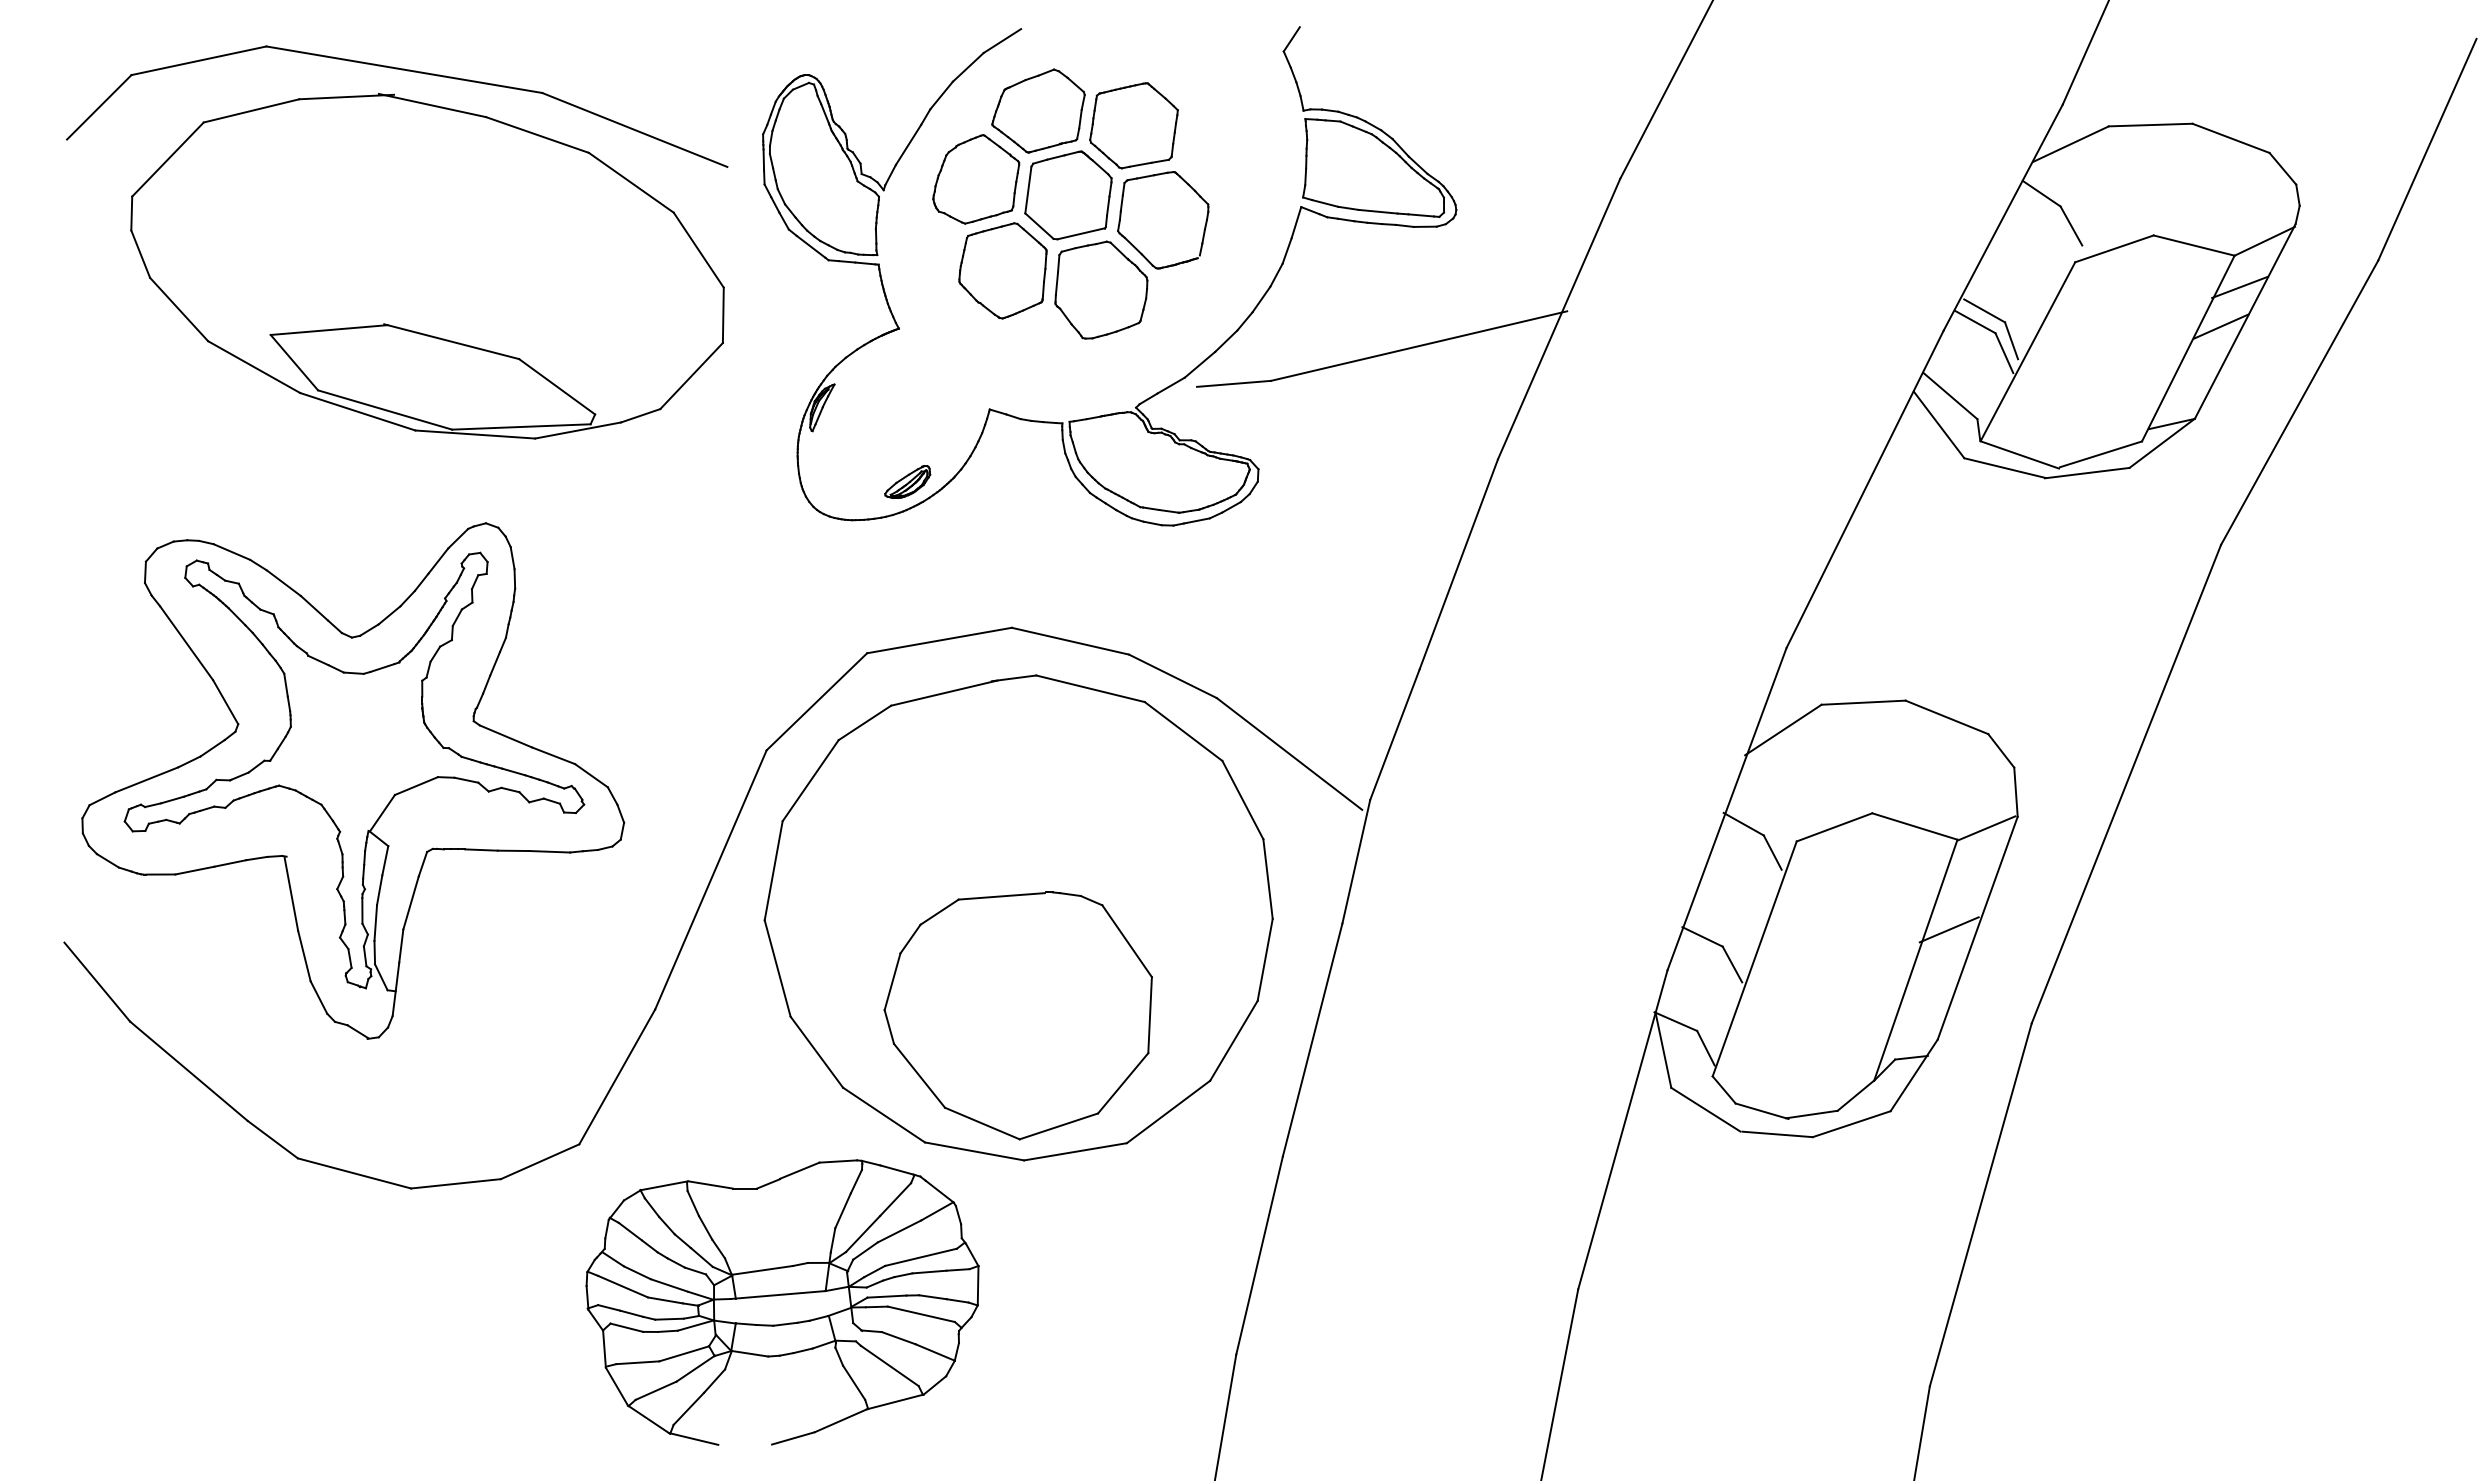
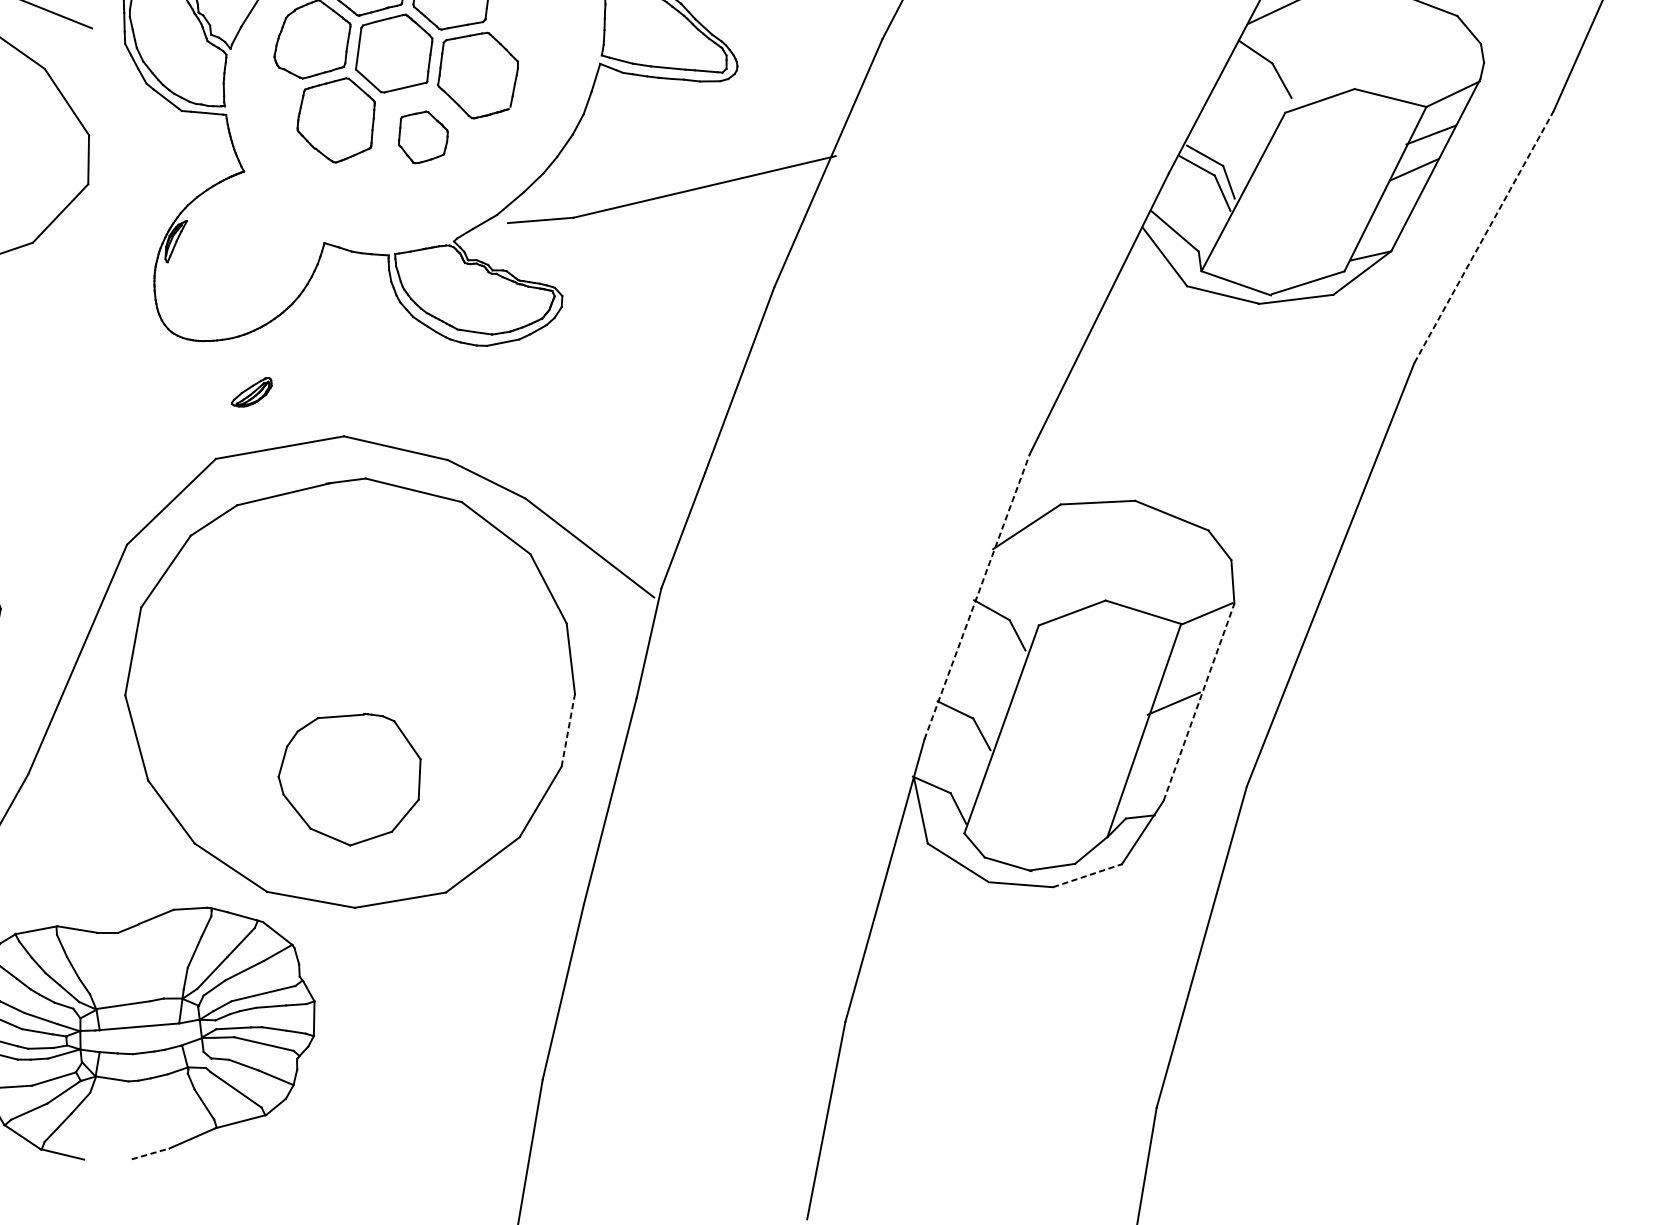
part: (1101, 289) -> (423, 136), size x0.6
line: (2299, 402) -> (1483, 236), solid -> dashed
part: (907, 481) -> (251, 391), moved
line: (1727, 809) -> (977, 597), solid -> dashed
line: (1977, 927) -> (1198, 701), solid -> dashed
line: (1265, 959) -> (568, 729), solid -> dashed
part: (1017, 1015) -> (349, 779), size x0.6
line: (1852, 1124) -> (1088, 876), solid -> dashed
line: (793, 1438) -> (150, 1153), solid -> dashed

